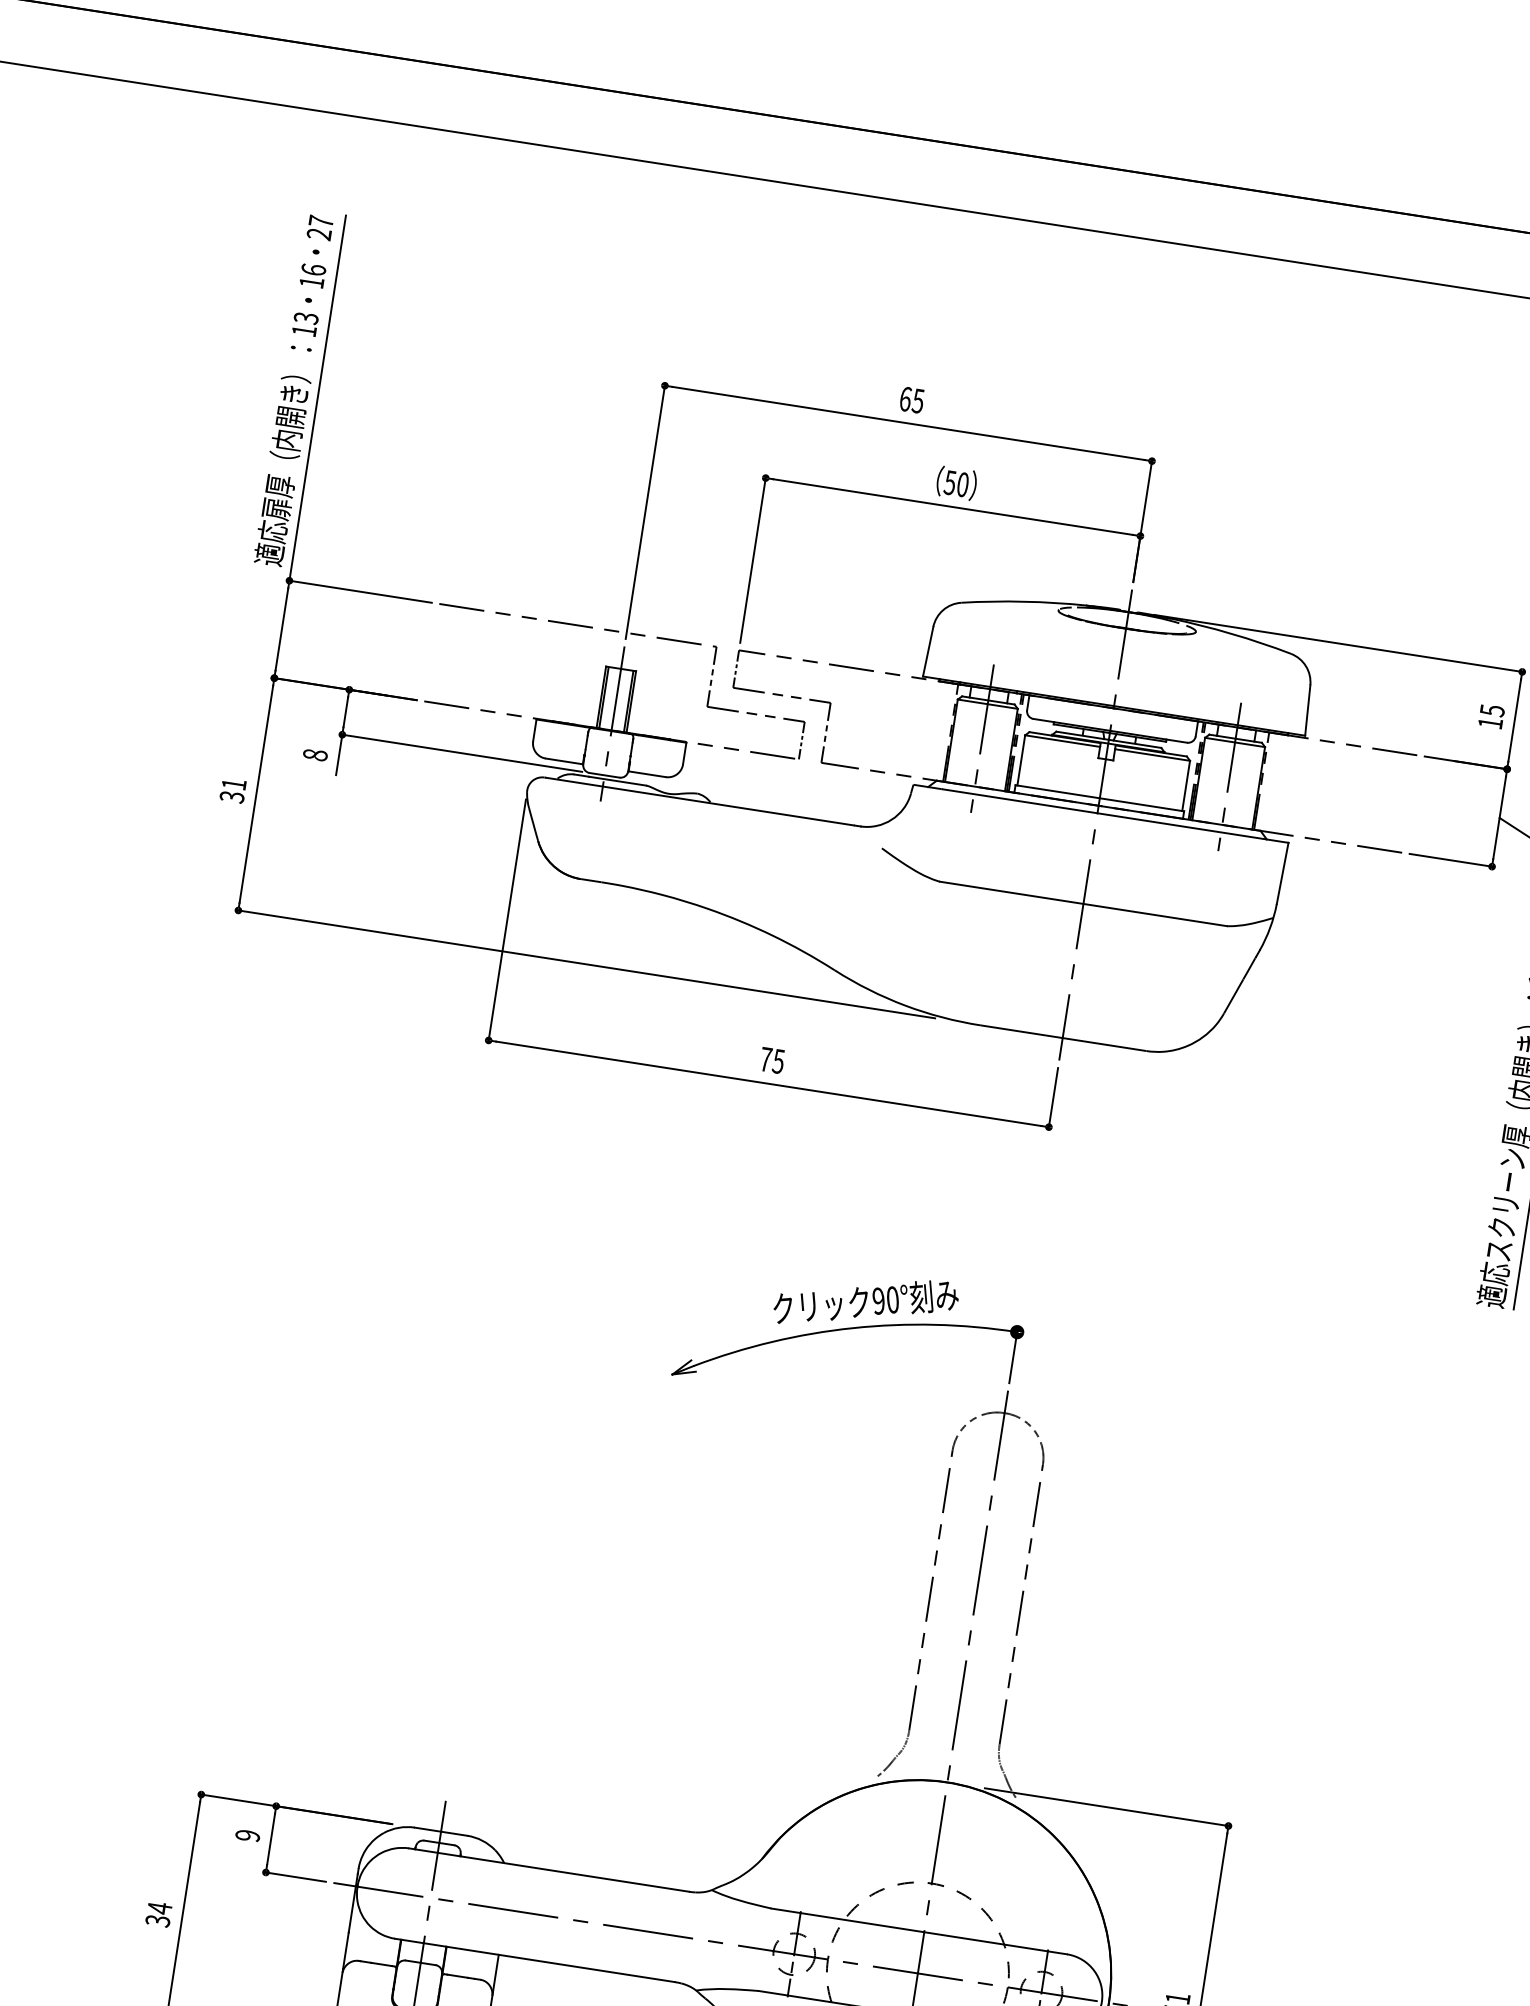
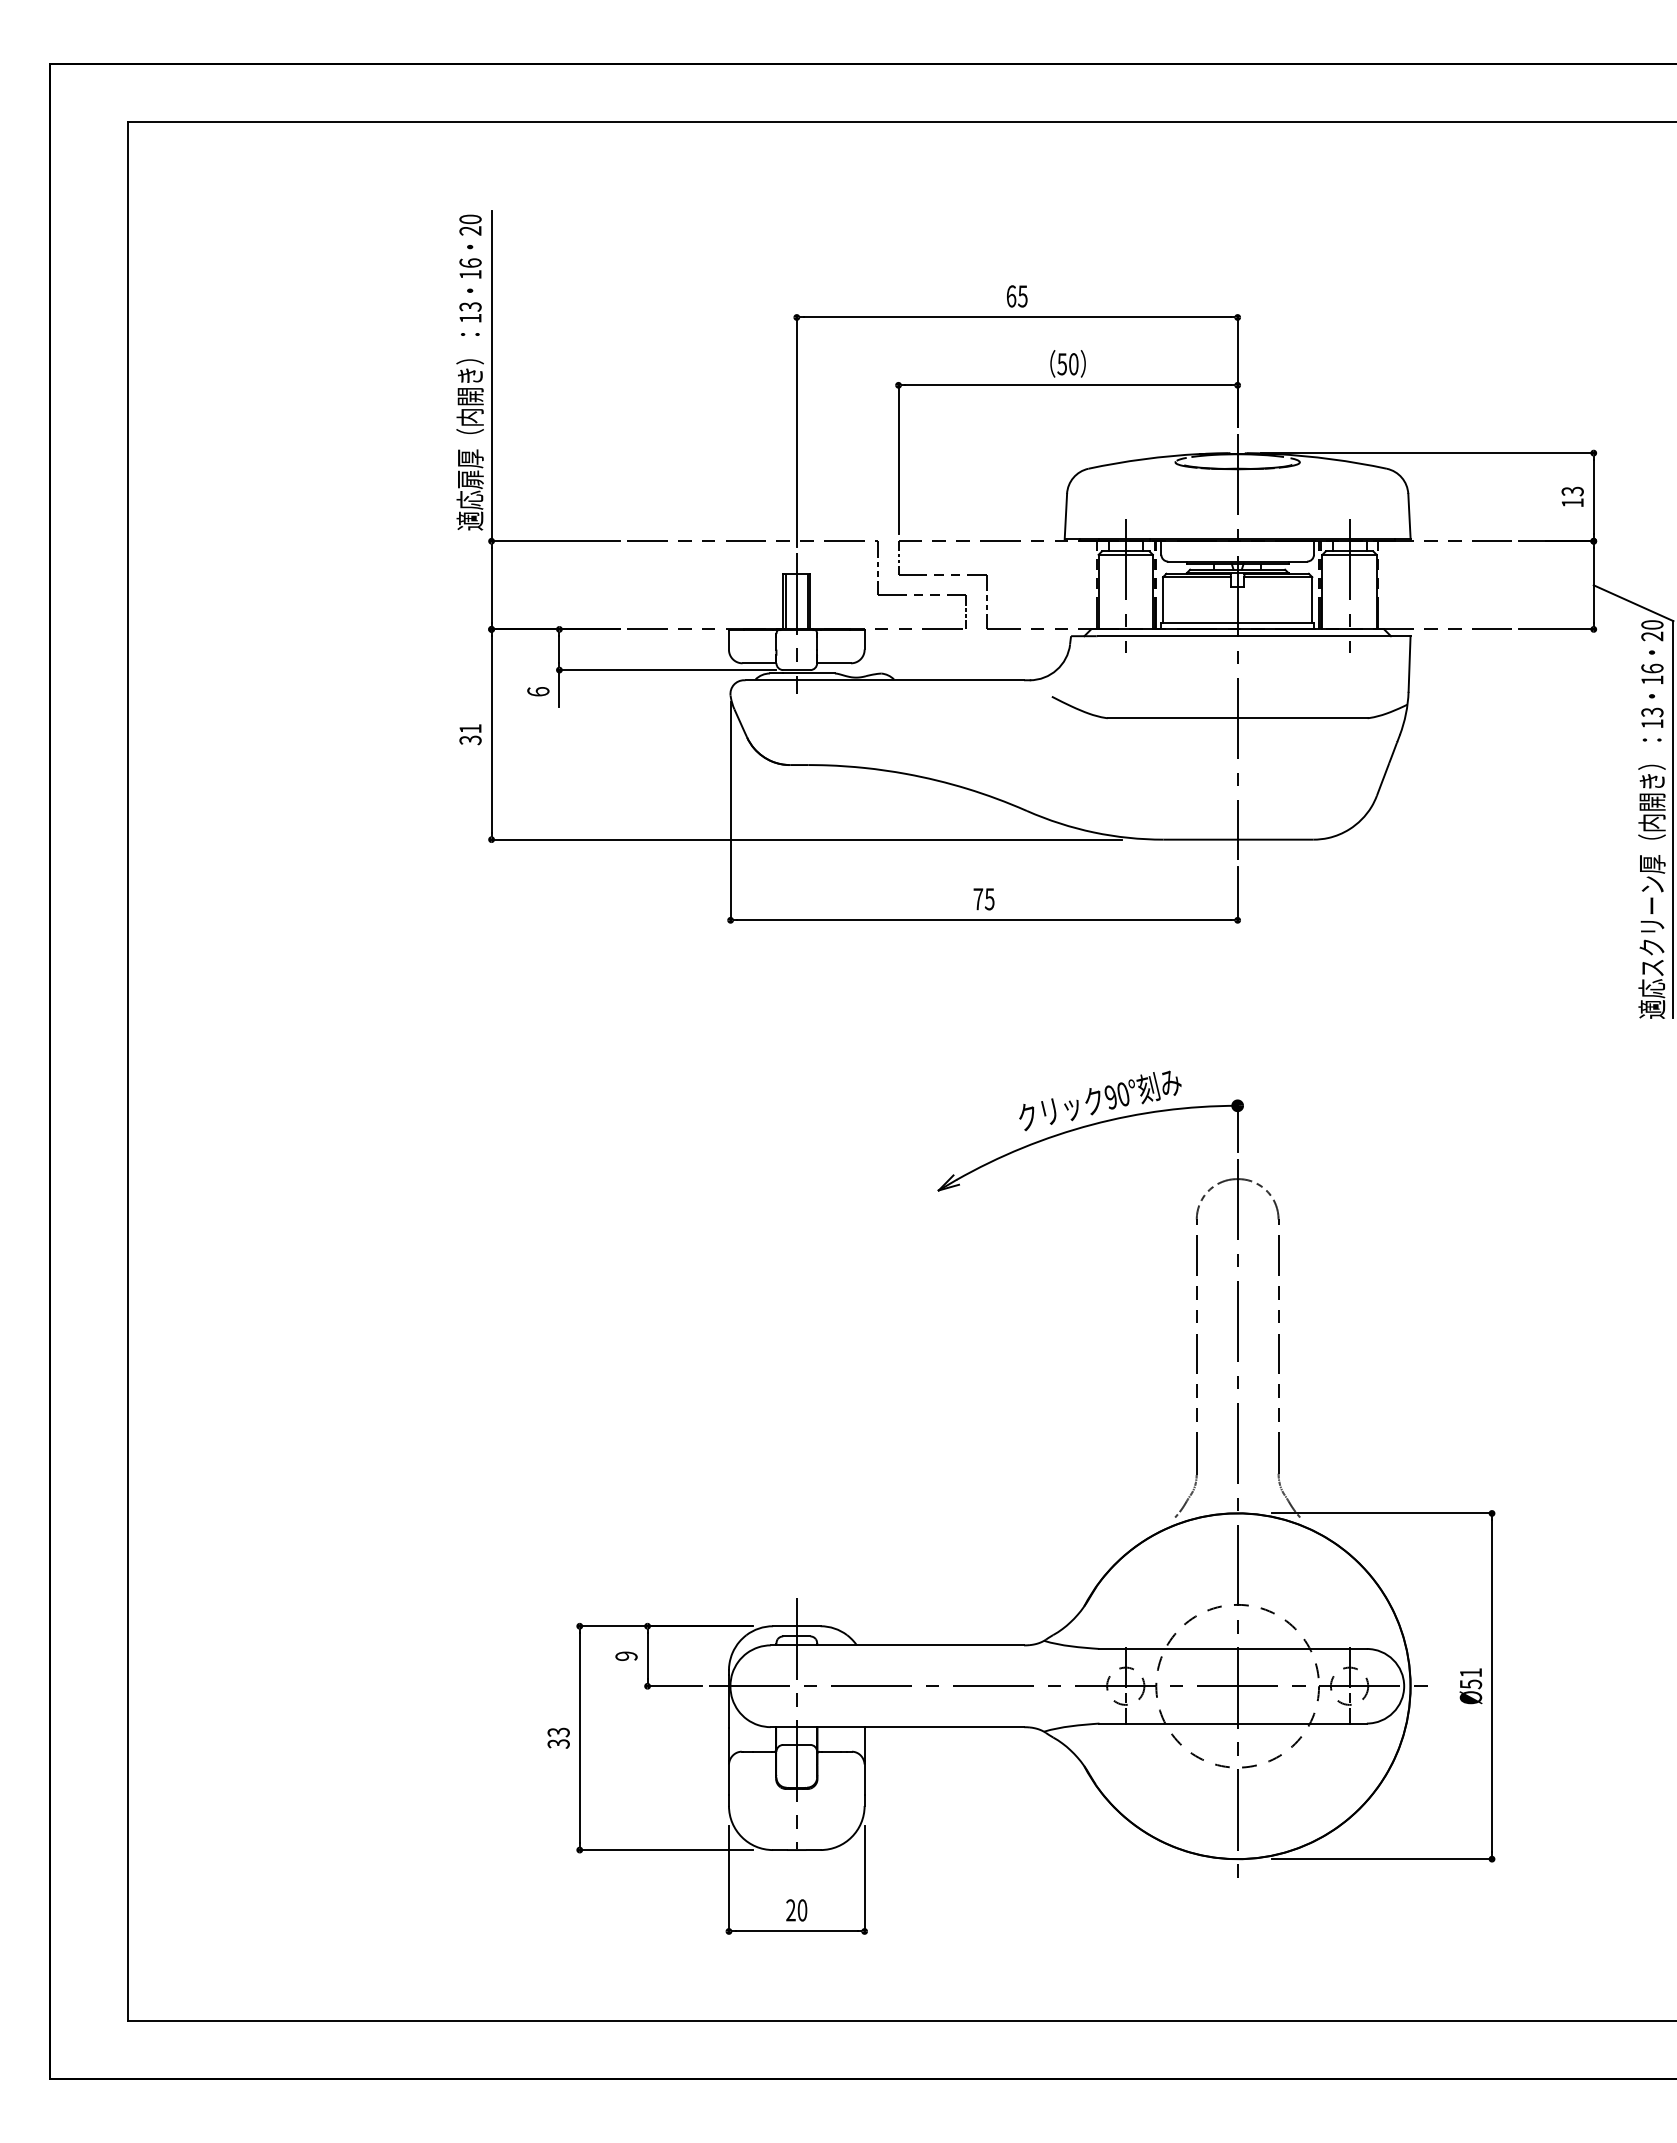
text: (321, 221) -> (470, 219), 27 -> 20
text: (1492, 709) -> (1572, 490), 15 -> 13
text: (315, 754) -> (538, 691), 8 -> 6
text: (159, 1908) -> (558, 1732), 34 -> 33

